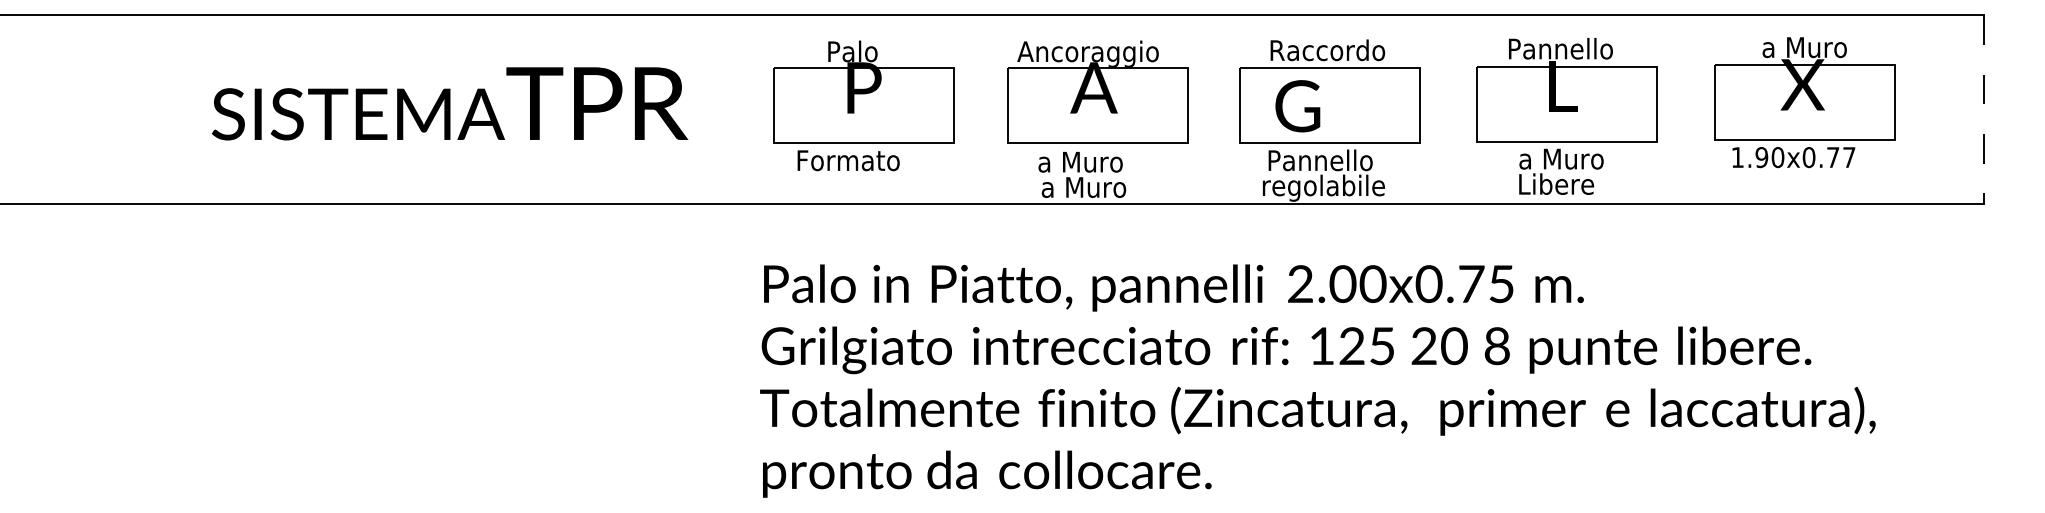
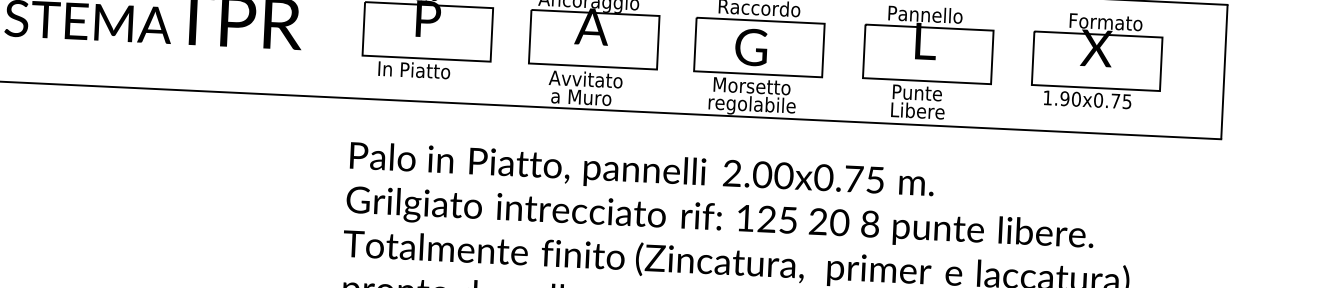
text: (1813, 47) -> (1105, 22), a Muro -> Formato
text: (1297, 106) -> (751, 47), moved
line: (1983, 110) -> (1224, 72), dashed -> solid
text: (1849, 157) -> (1127, 101), 1.90x0.77 -> 1.90x0.75
text: (1561, 158) -> (922, 92), a Muro -> Punte
text: (849, 160) -> (415, 70), Formato -> In Piatto
text: (1323, 160) -> (752, 86), Pannello -> Morsetto
text: (1088, 161) -> (585, 78), a Muro -> Avvitato

